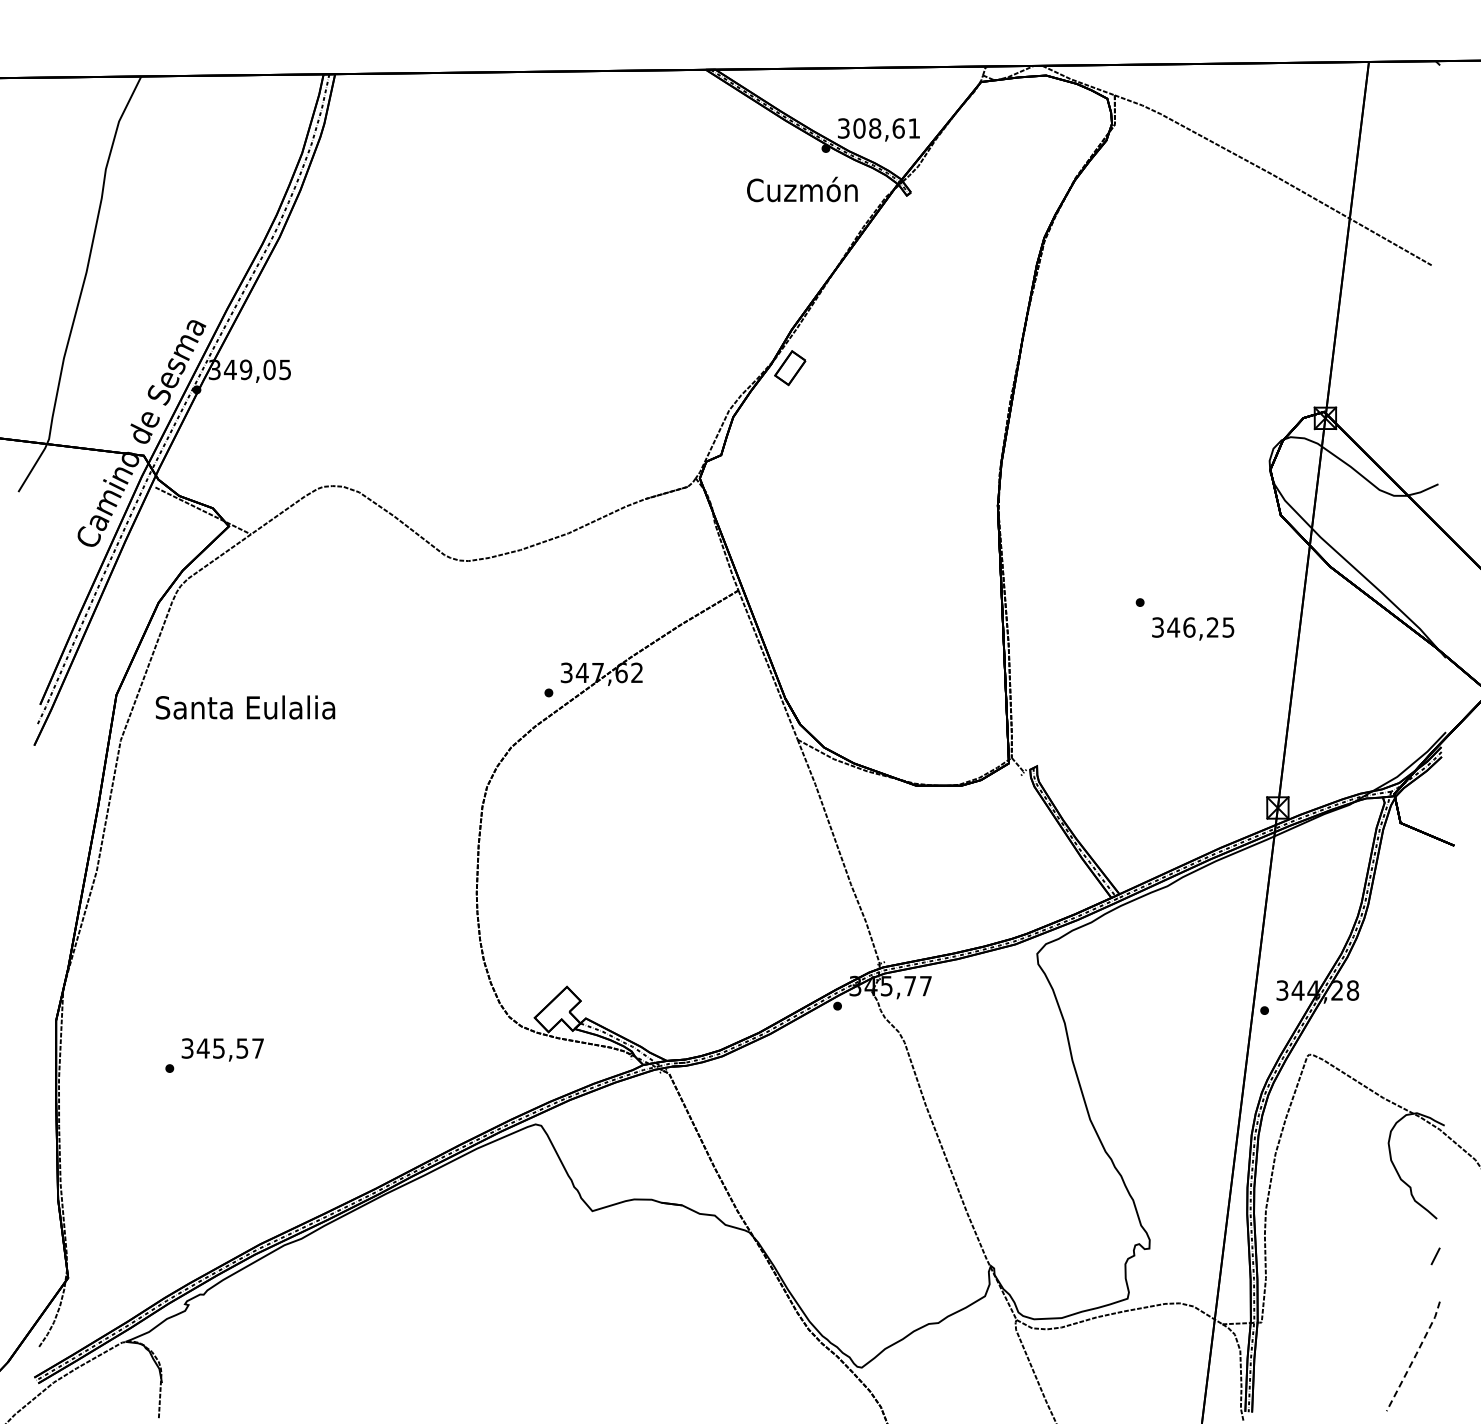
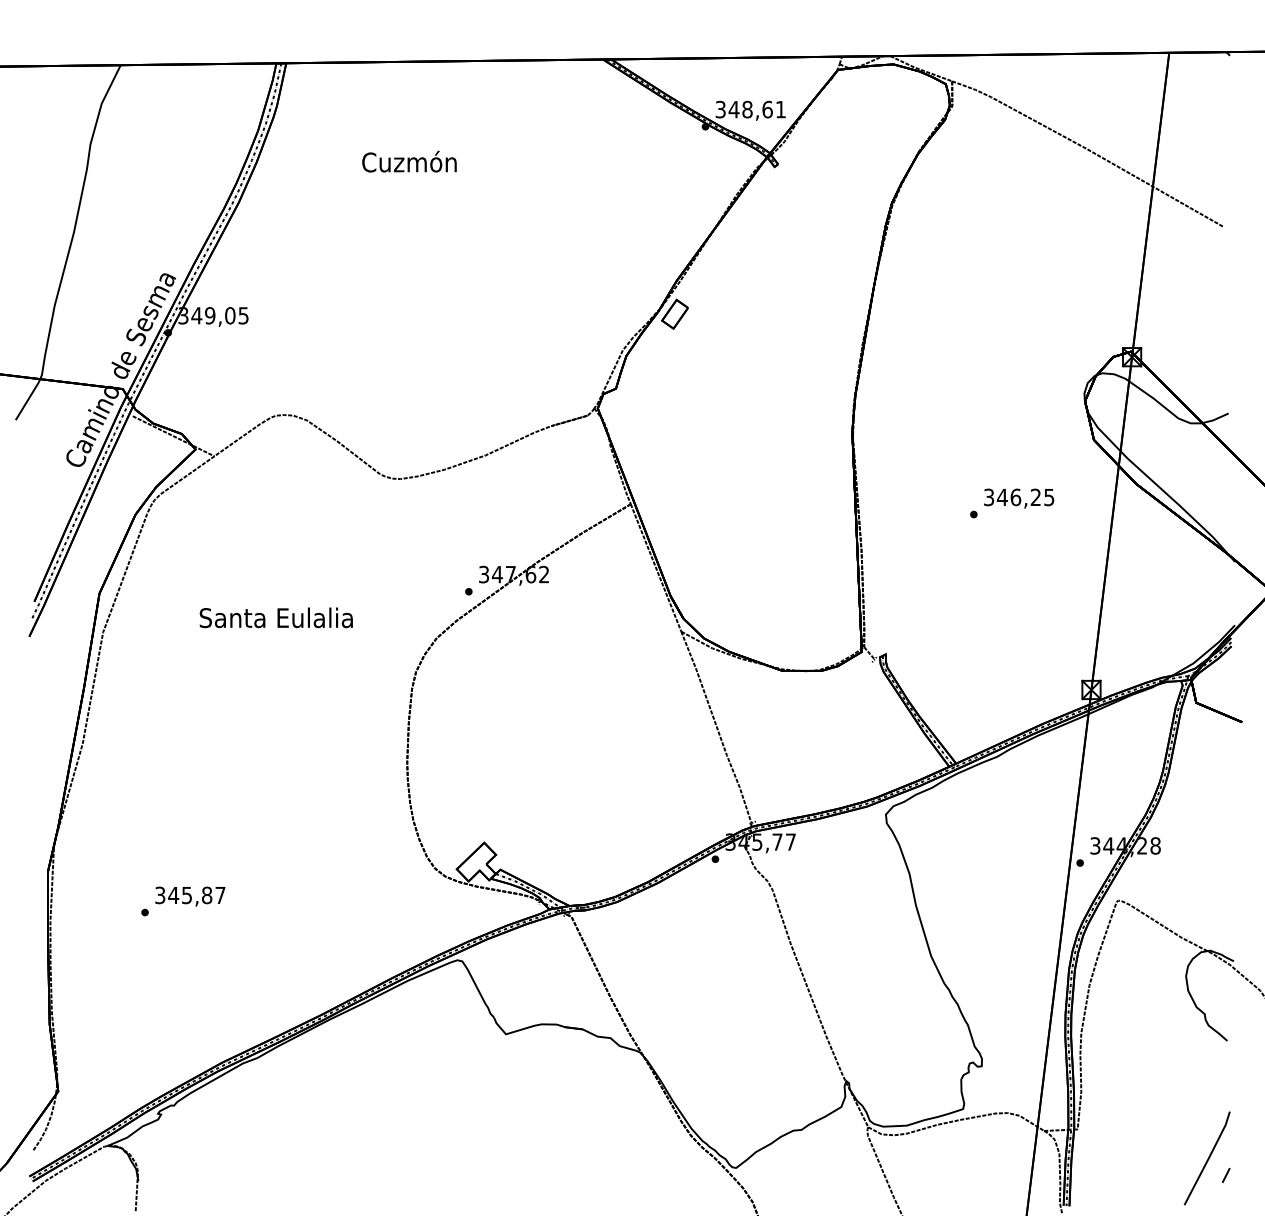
text: (859, 128) -> (734, 109), 308,61 -> 348,61
text: (802, 189) -> (409, 161), moved
text: (1193, 628) -> (1019, 498), moved
text: (245, 707) -> (276, 617), moved
text: (242, 1048) -> (207, 895), 345,57 -> 345,87
line: (1435, 1256) -> (1226, 1175), moved
line: (1415, 1355) -> (1209, 1157), dashed -> solid

